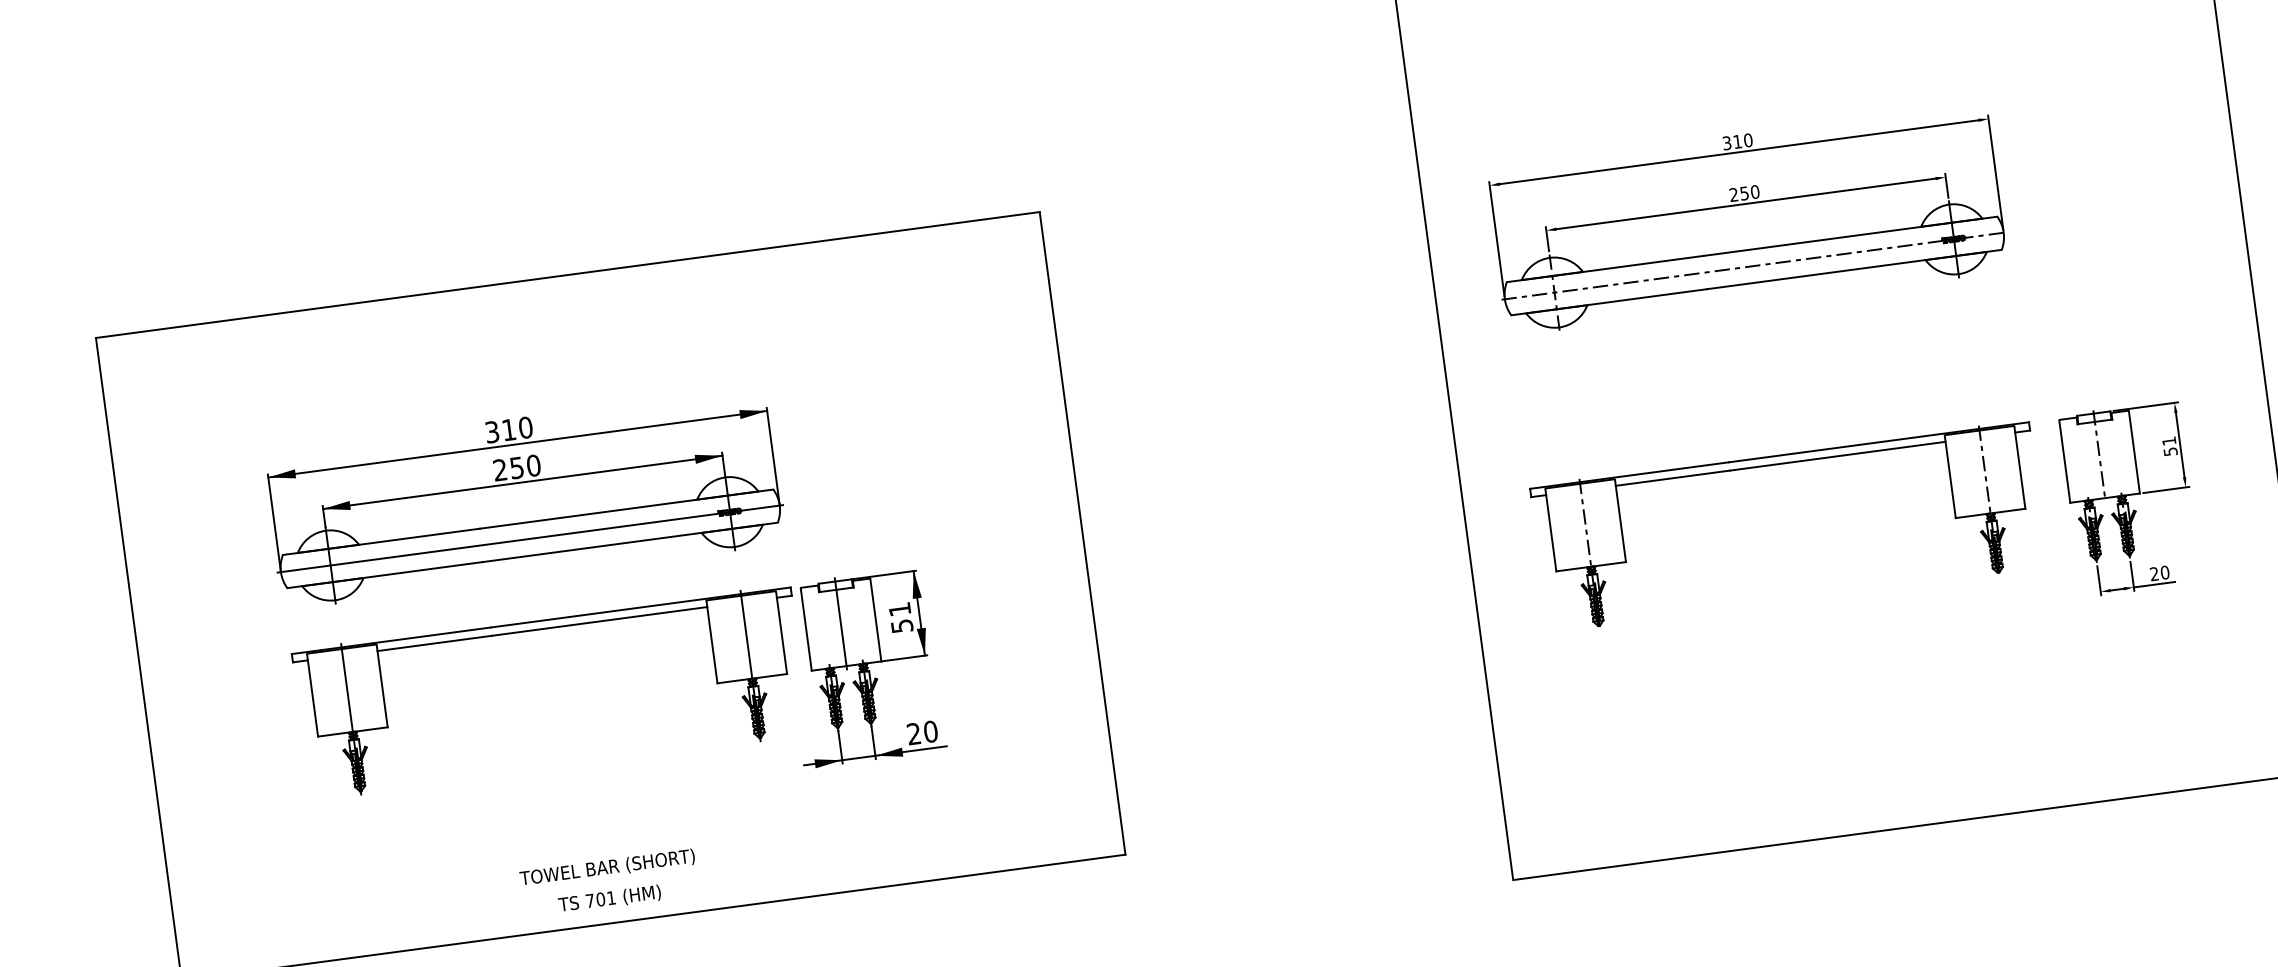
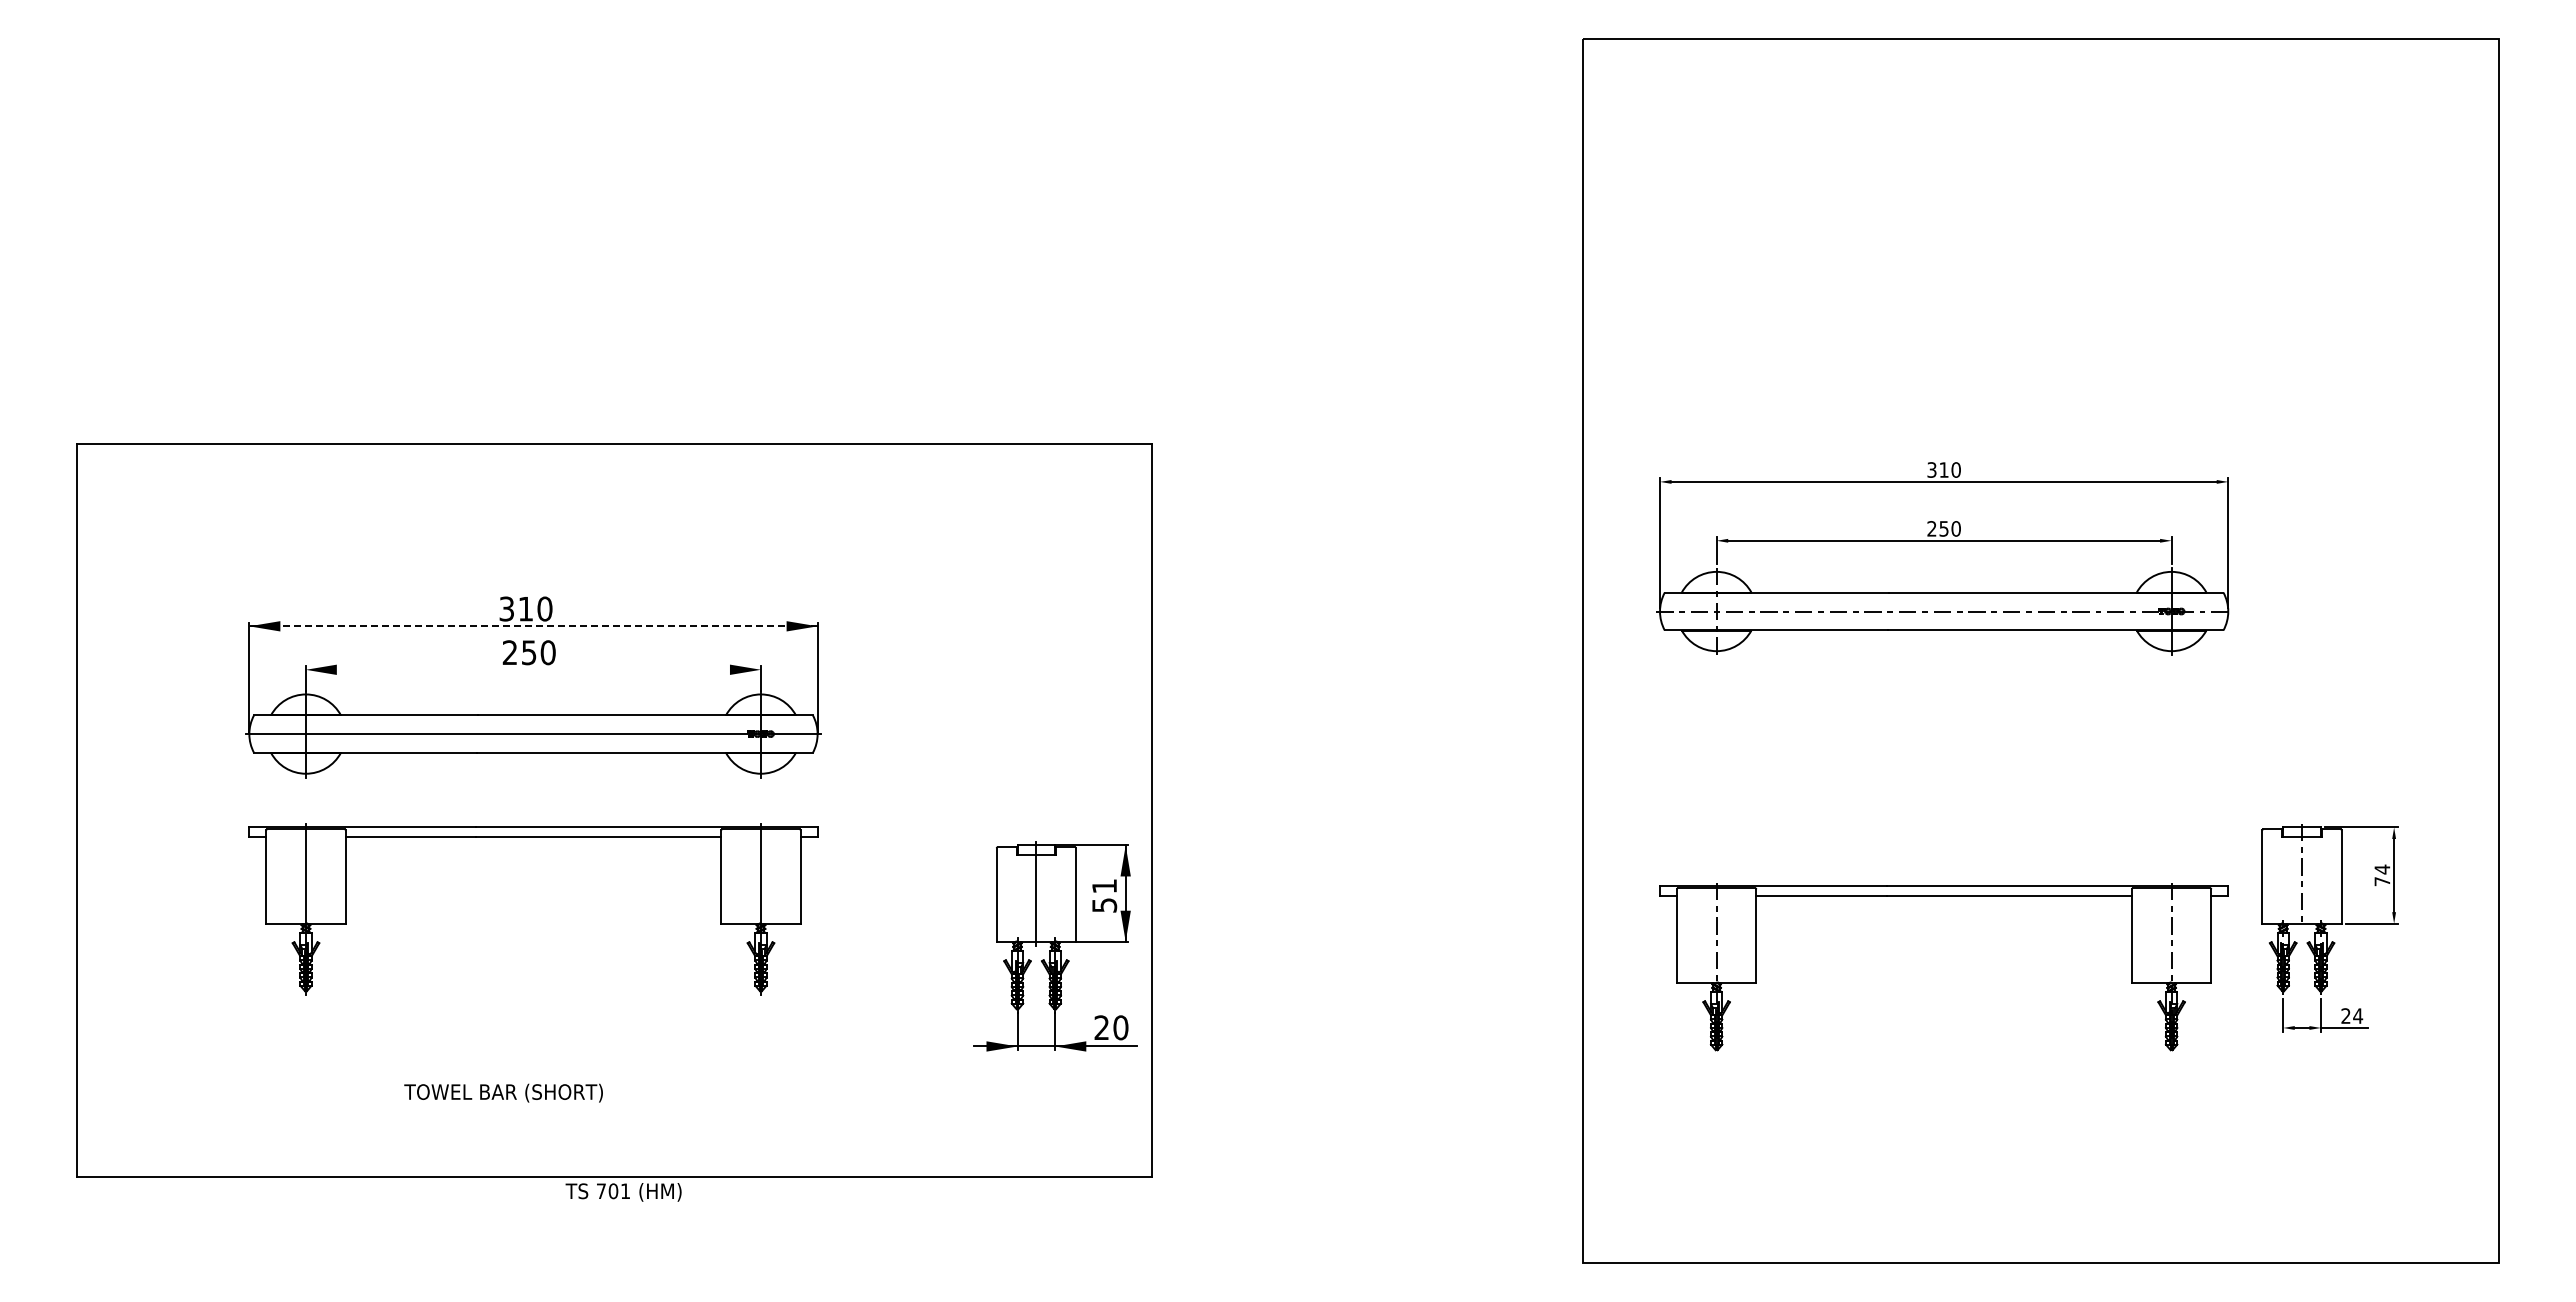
line: (516, 444) -> (532, 626), solid -> dashed
text: (2170, 446) -> (2382, 875), 51 -> 74
part: (1780, 464) -> (1943, 896), moved
line: (522, 482) -> (533, 669), removed
text: (2165, 572) -> (2358, 1015), 20 -> 24
part: (863, 668) -> (1055, 946), moved
text: (607, 867) -> (503, 1092), moved
text: (609, 899) -> (623, 1192), moved

